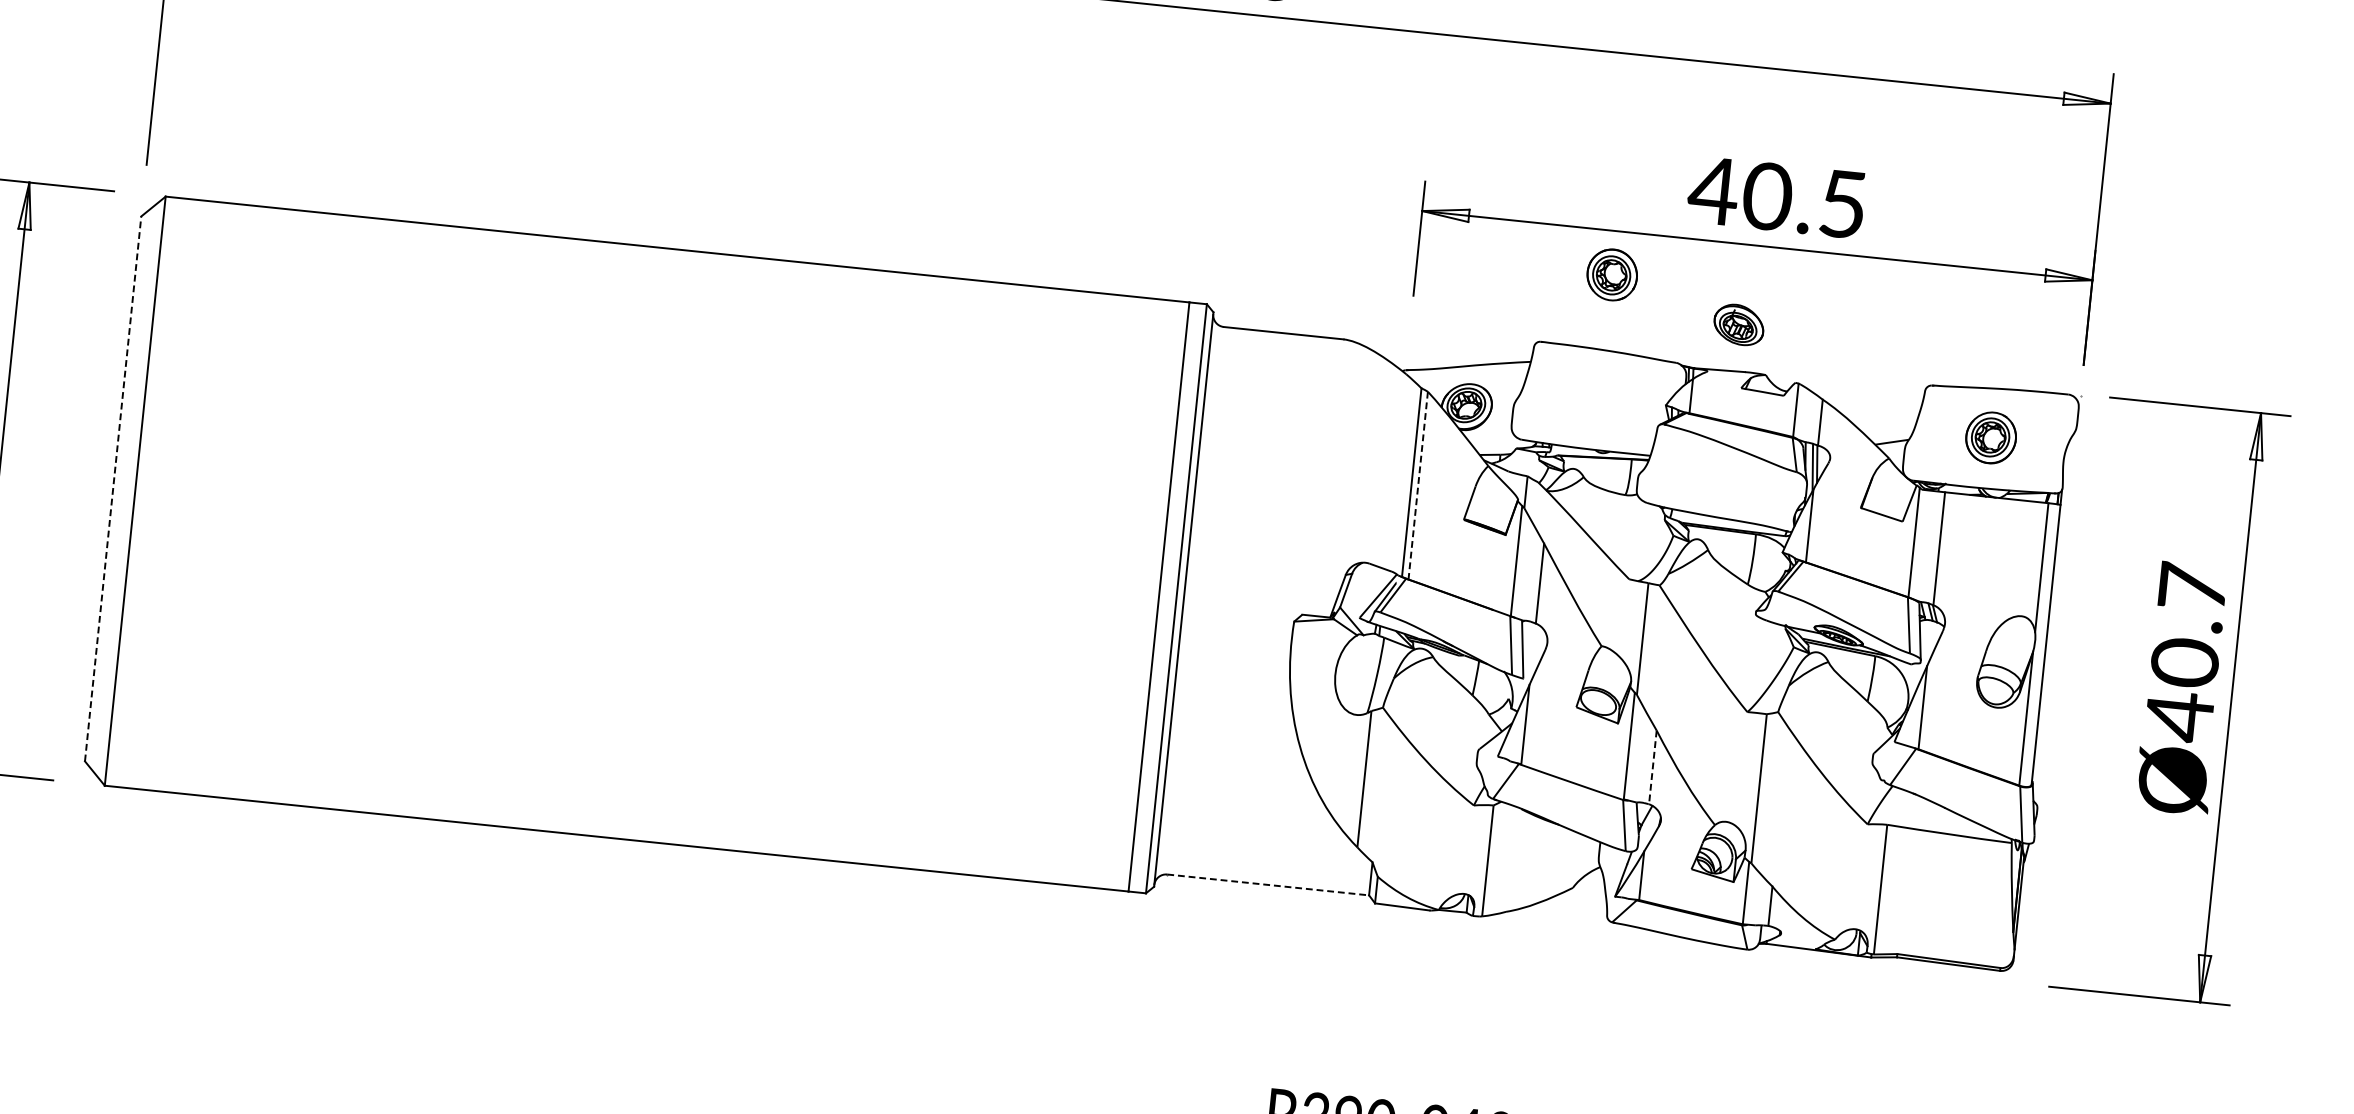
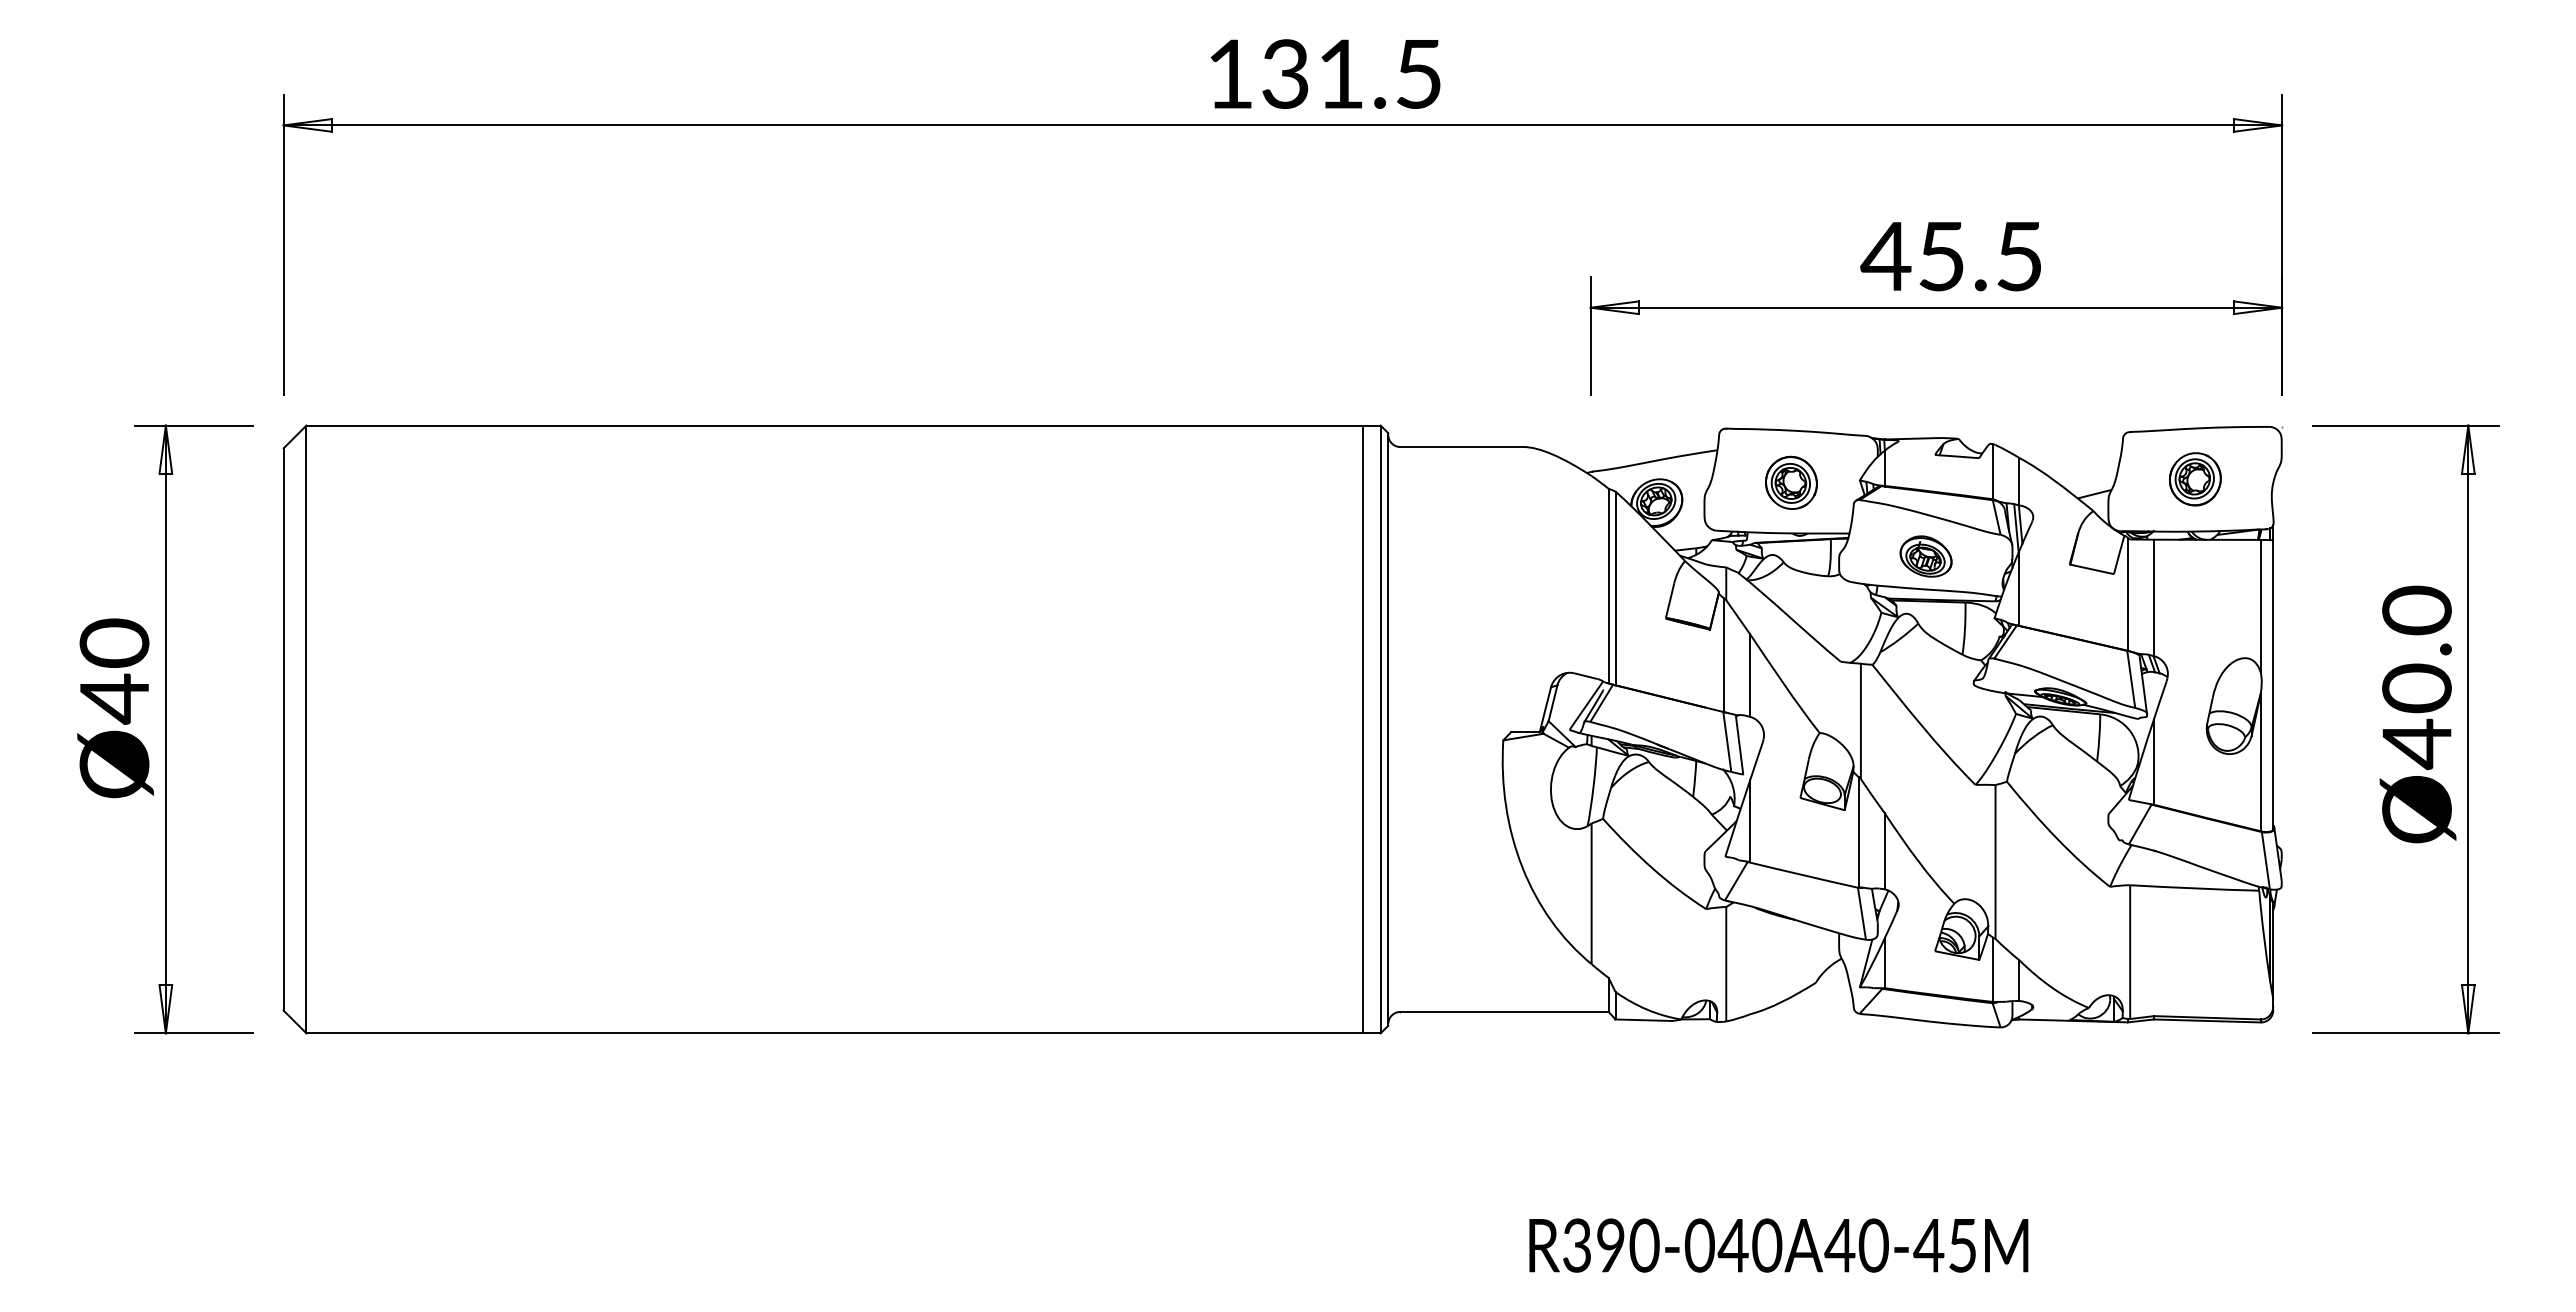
text: (1767, 196) -> (1941, 256), 40.5 -> 45.5
part: (1612, 274) -> (1791, 482), moved
part: (1738, 324) -> (1925, 556), moved
line: (1418, 485) -> (1615, 588), dashed -> solid
line: (113, 487) -> (283, 728), dashed -> solid
text: (2192, 587) -> (2416, 610), Ø40.7 -> Ø40.0
line: (1652, 767) -> (1884, 851), dashed -> solid
line: (1269, 884) -> (1505, 1011), dashed -> solid

